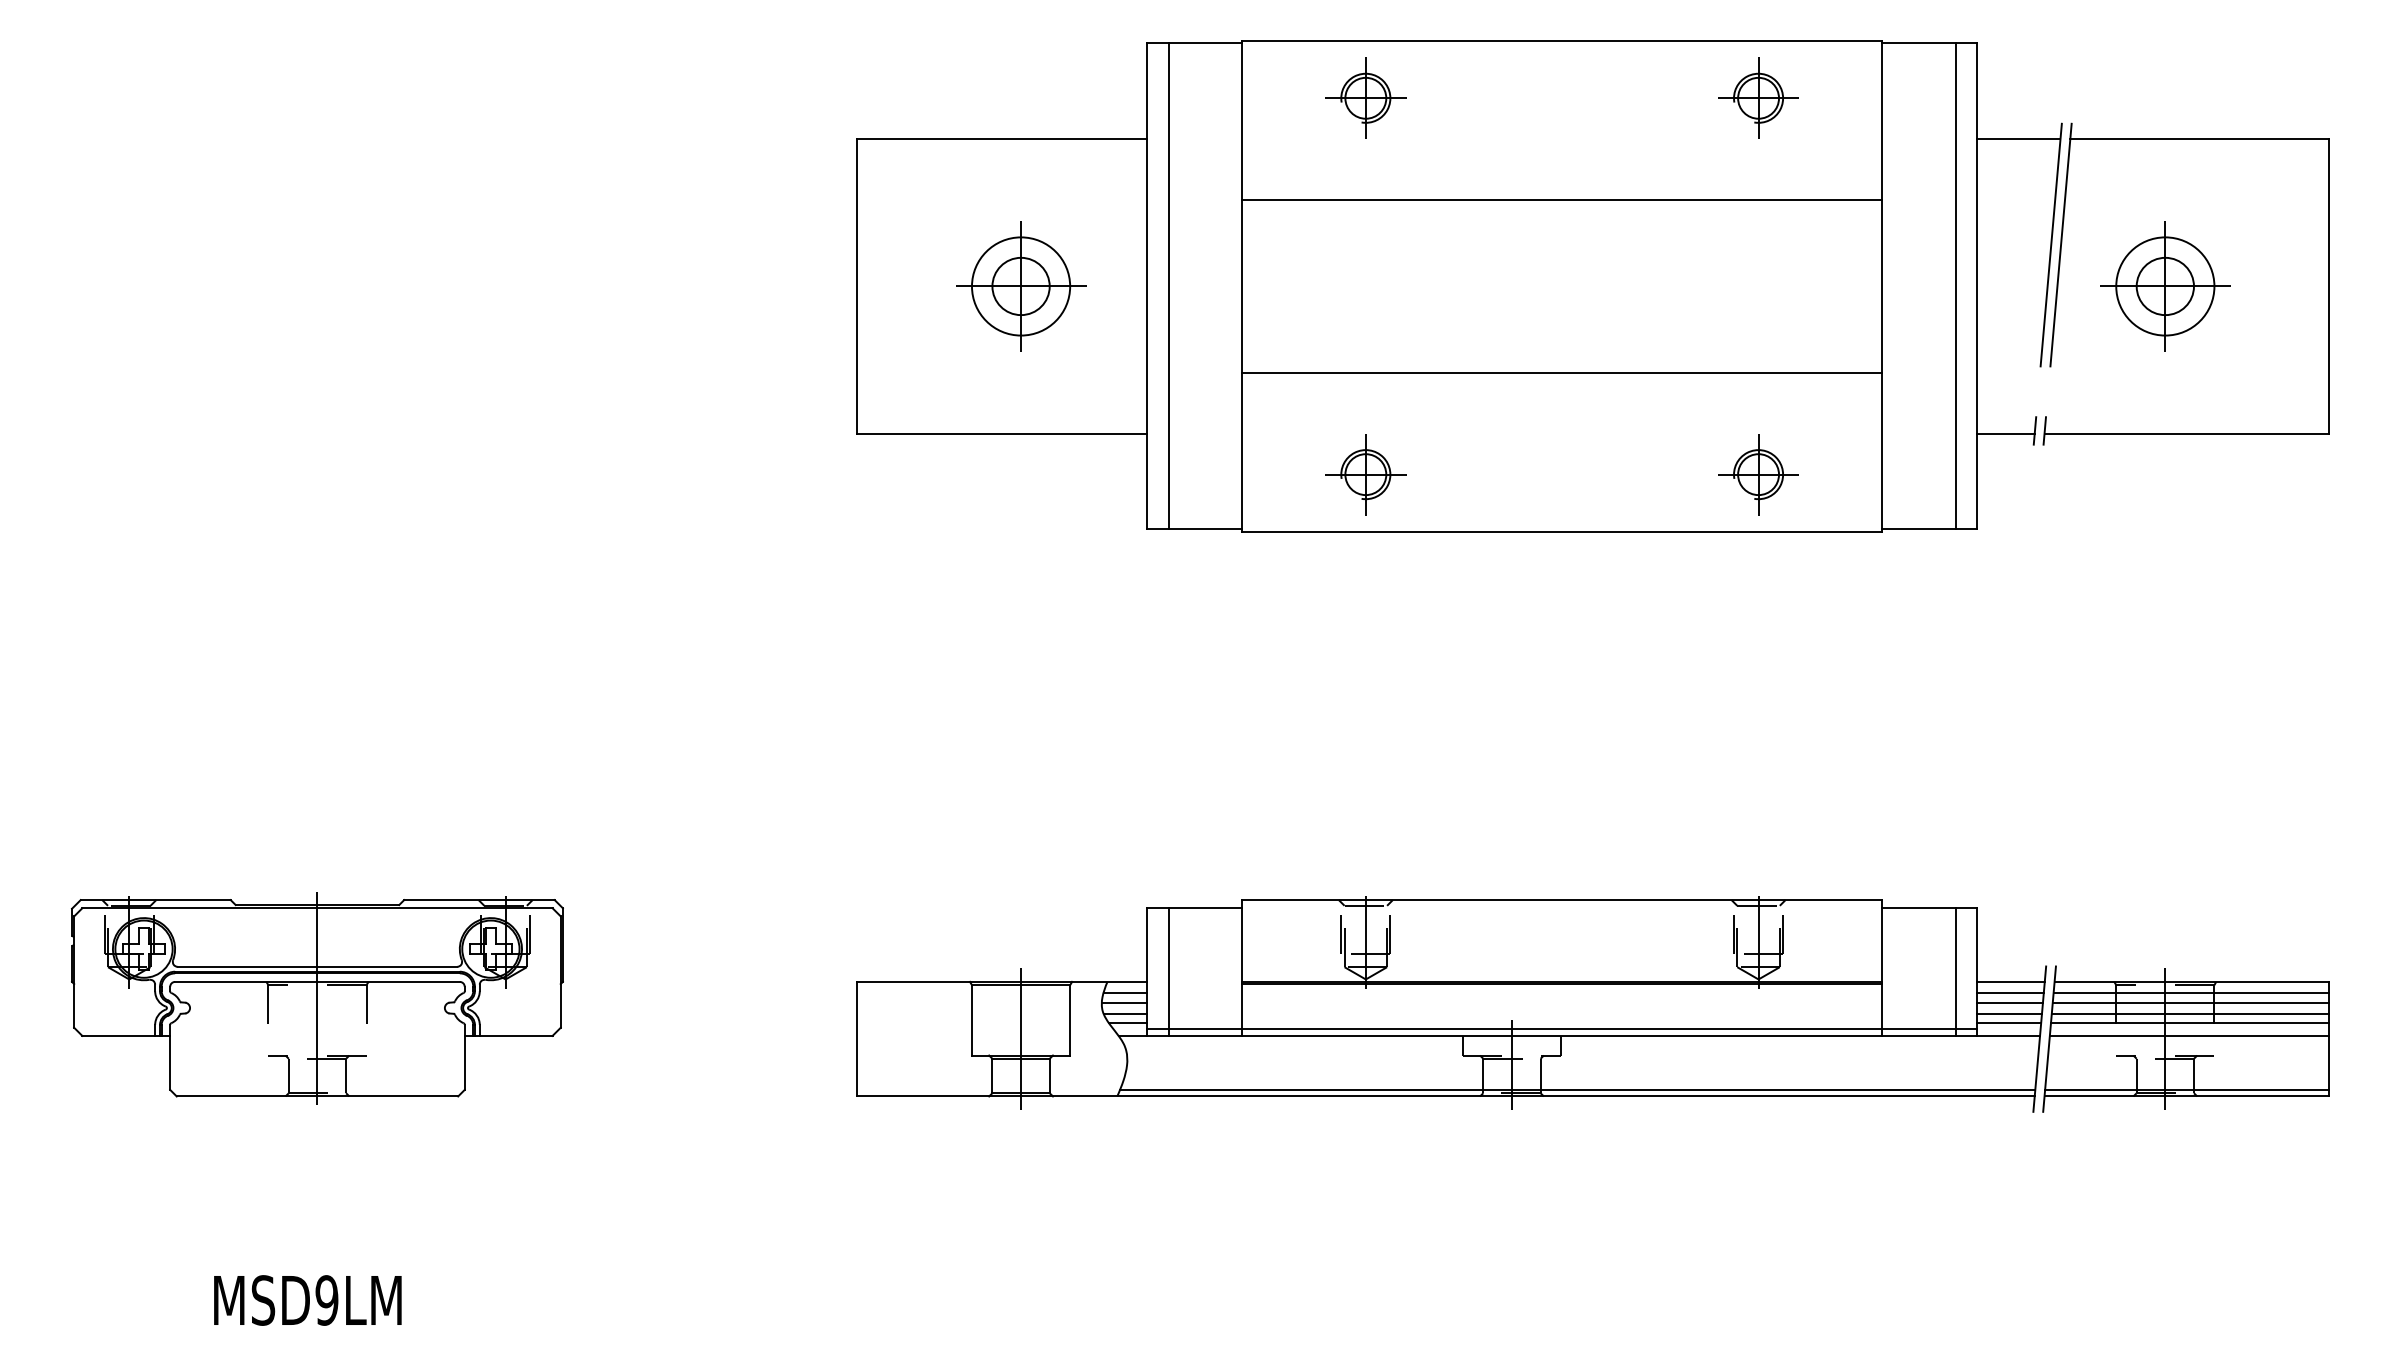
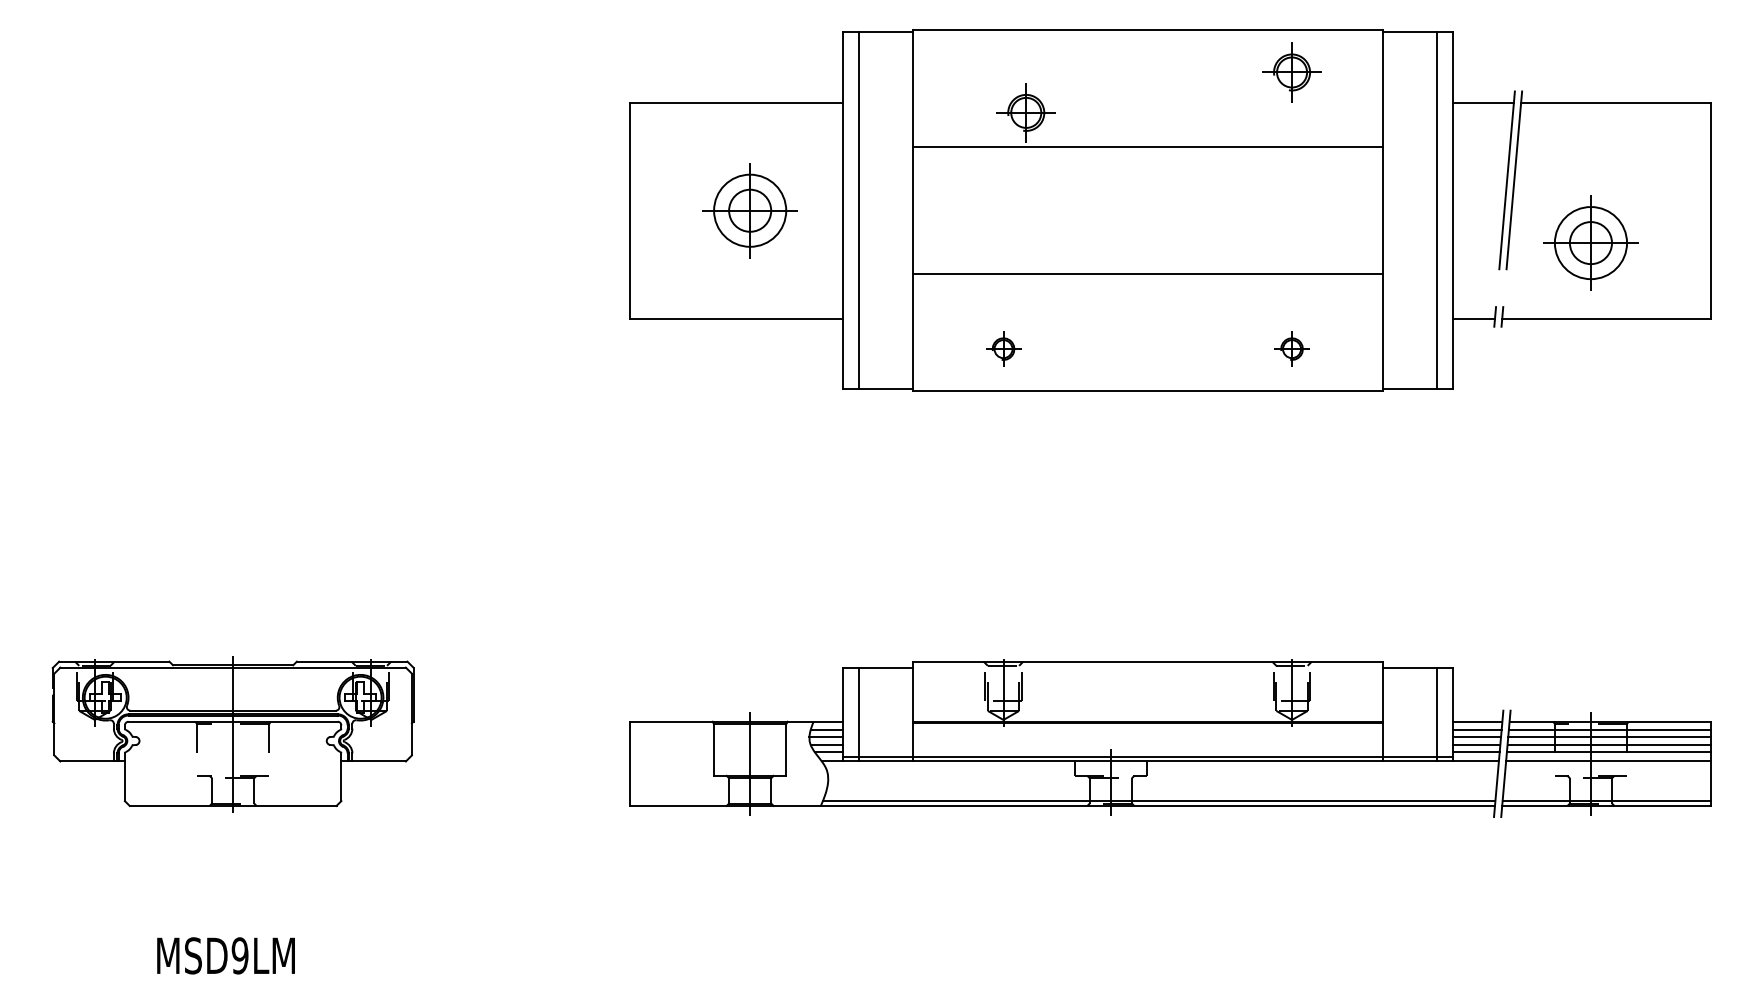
part: (1365, 97) -> (1026, 112), moved
part: (2165, 286) -> (1591, 243), moved
part: (1365, 474) -> (1003, 348), size x0.6
part: (1758, 474) -> (1292, 348), size x0.6

